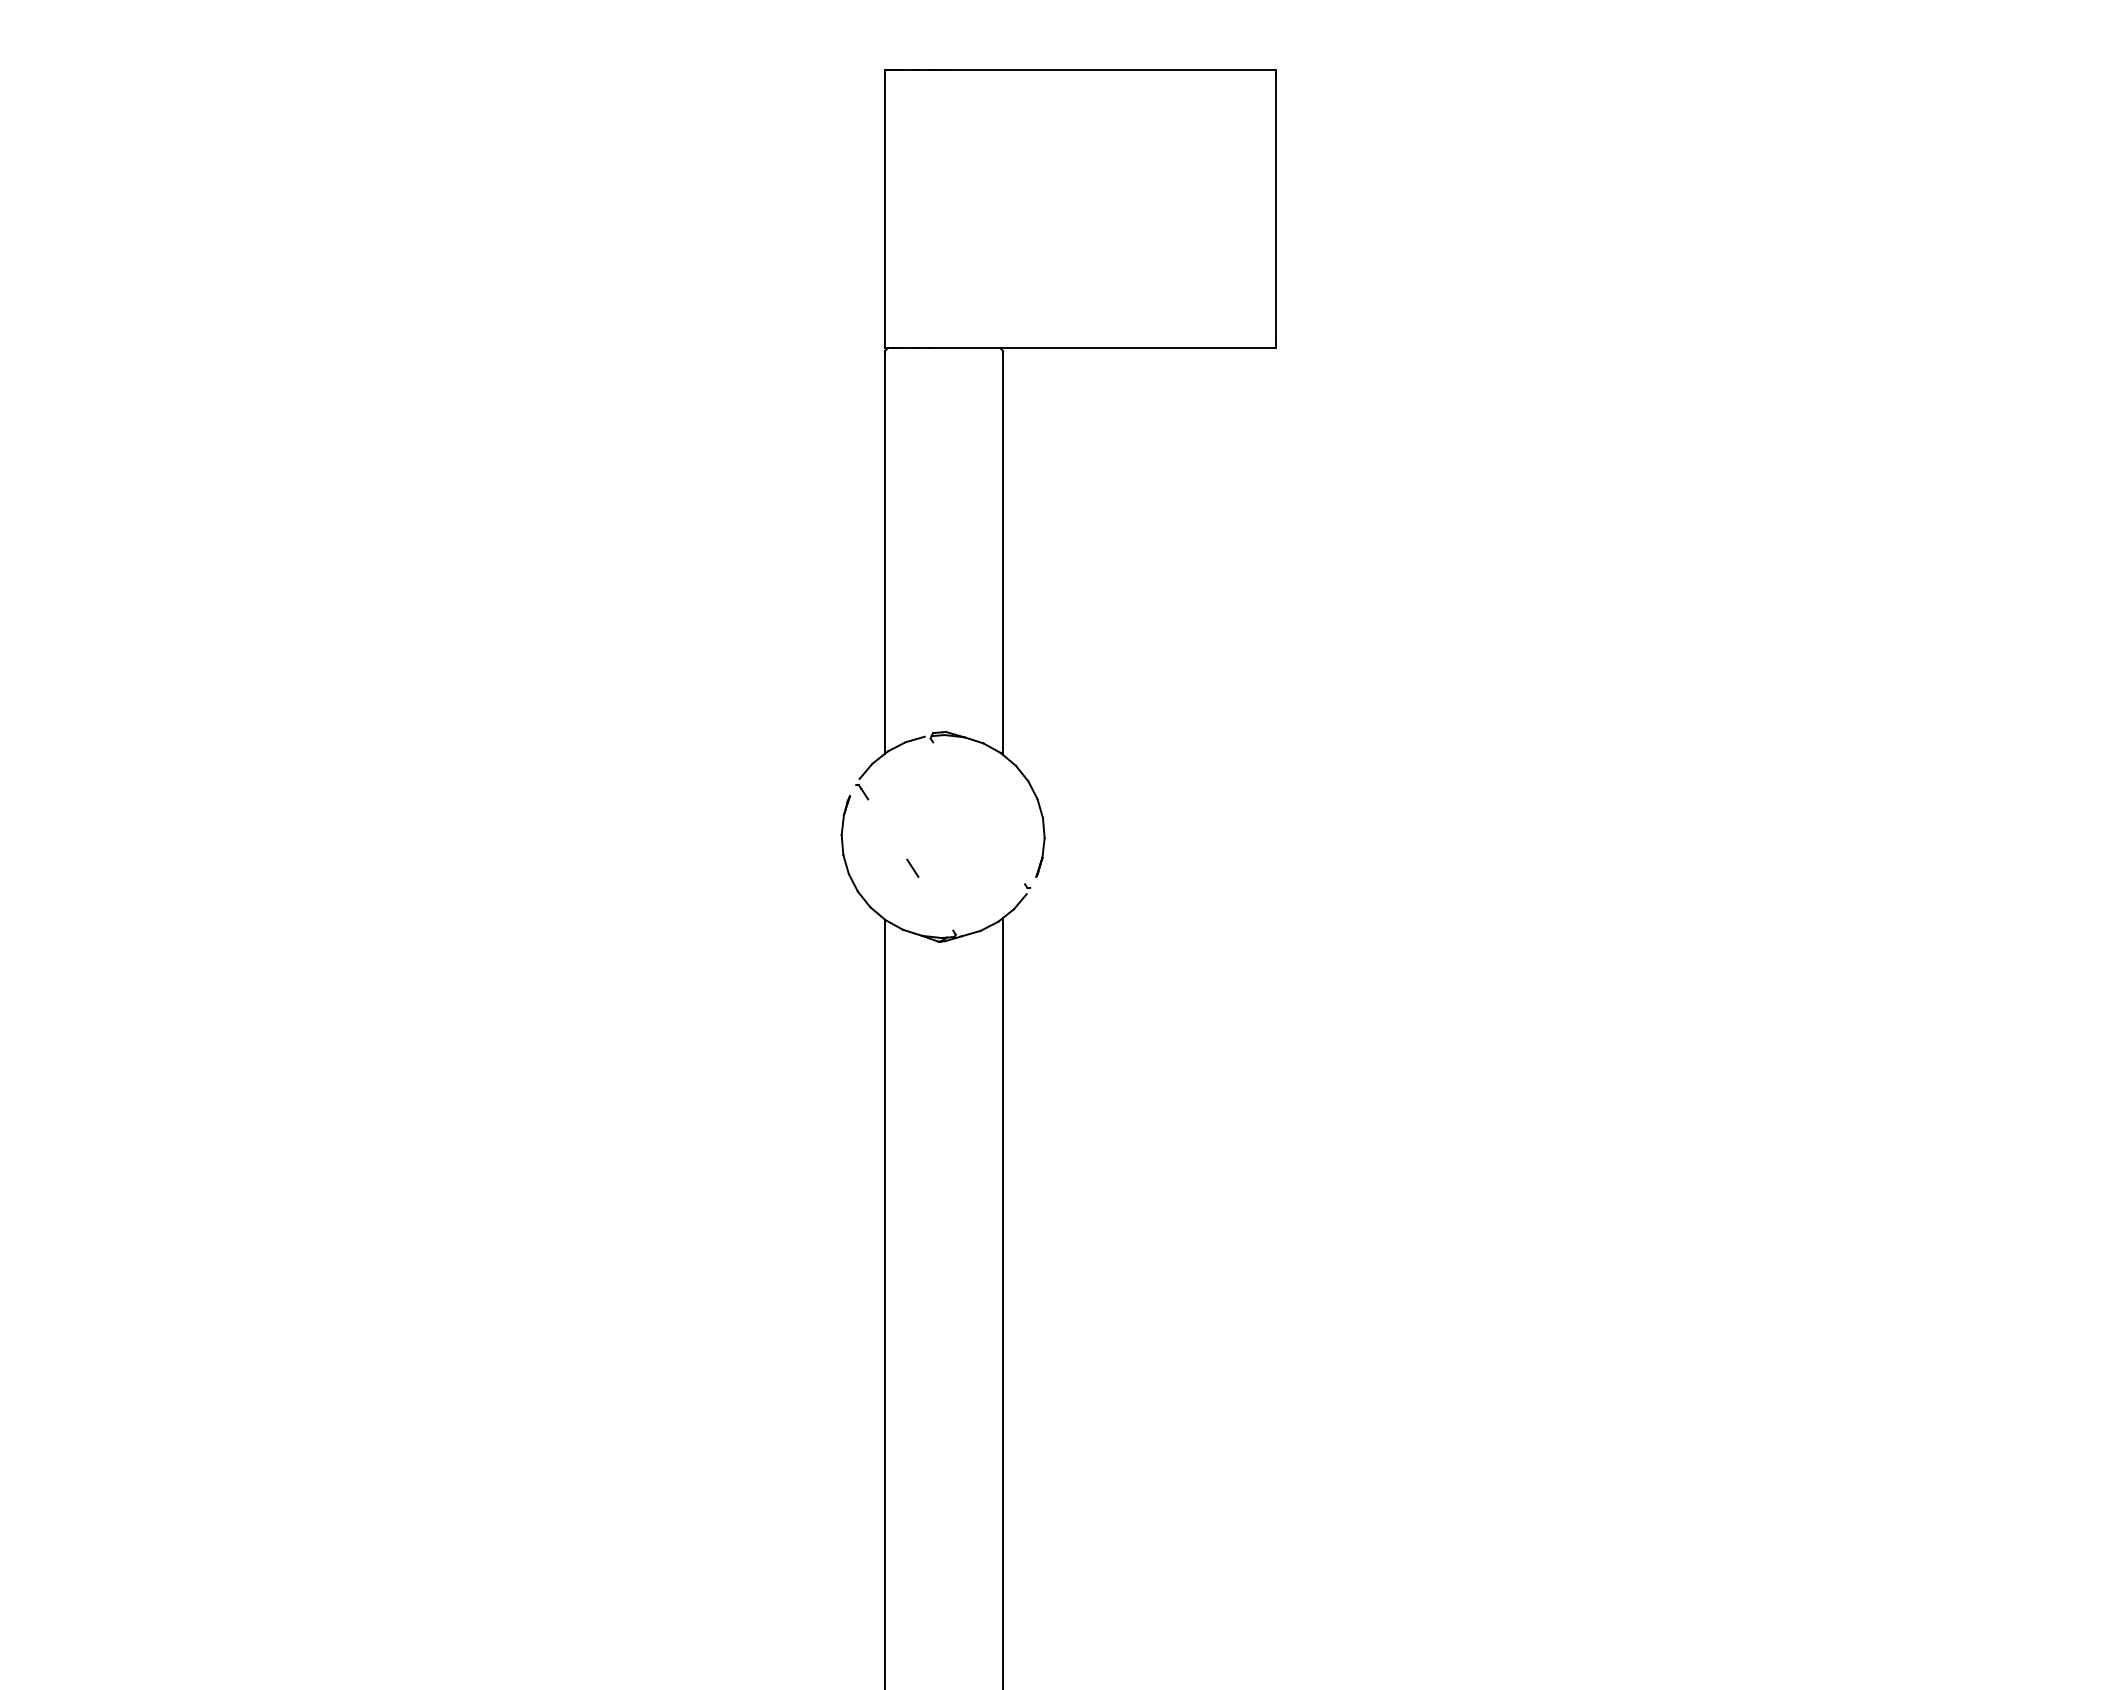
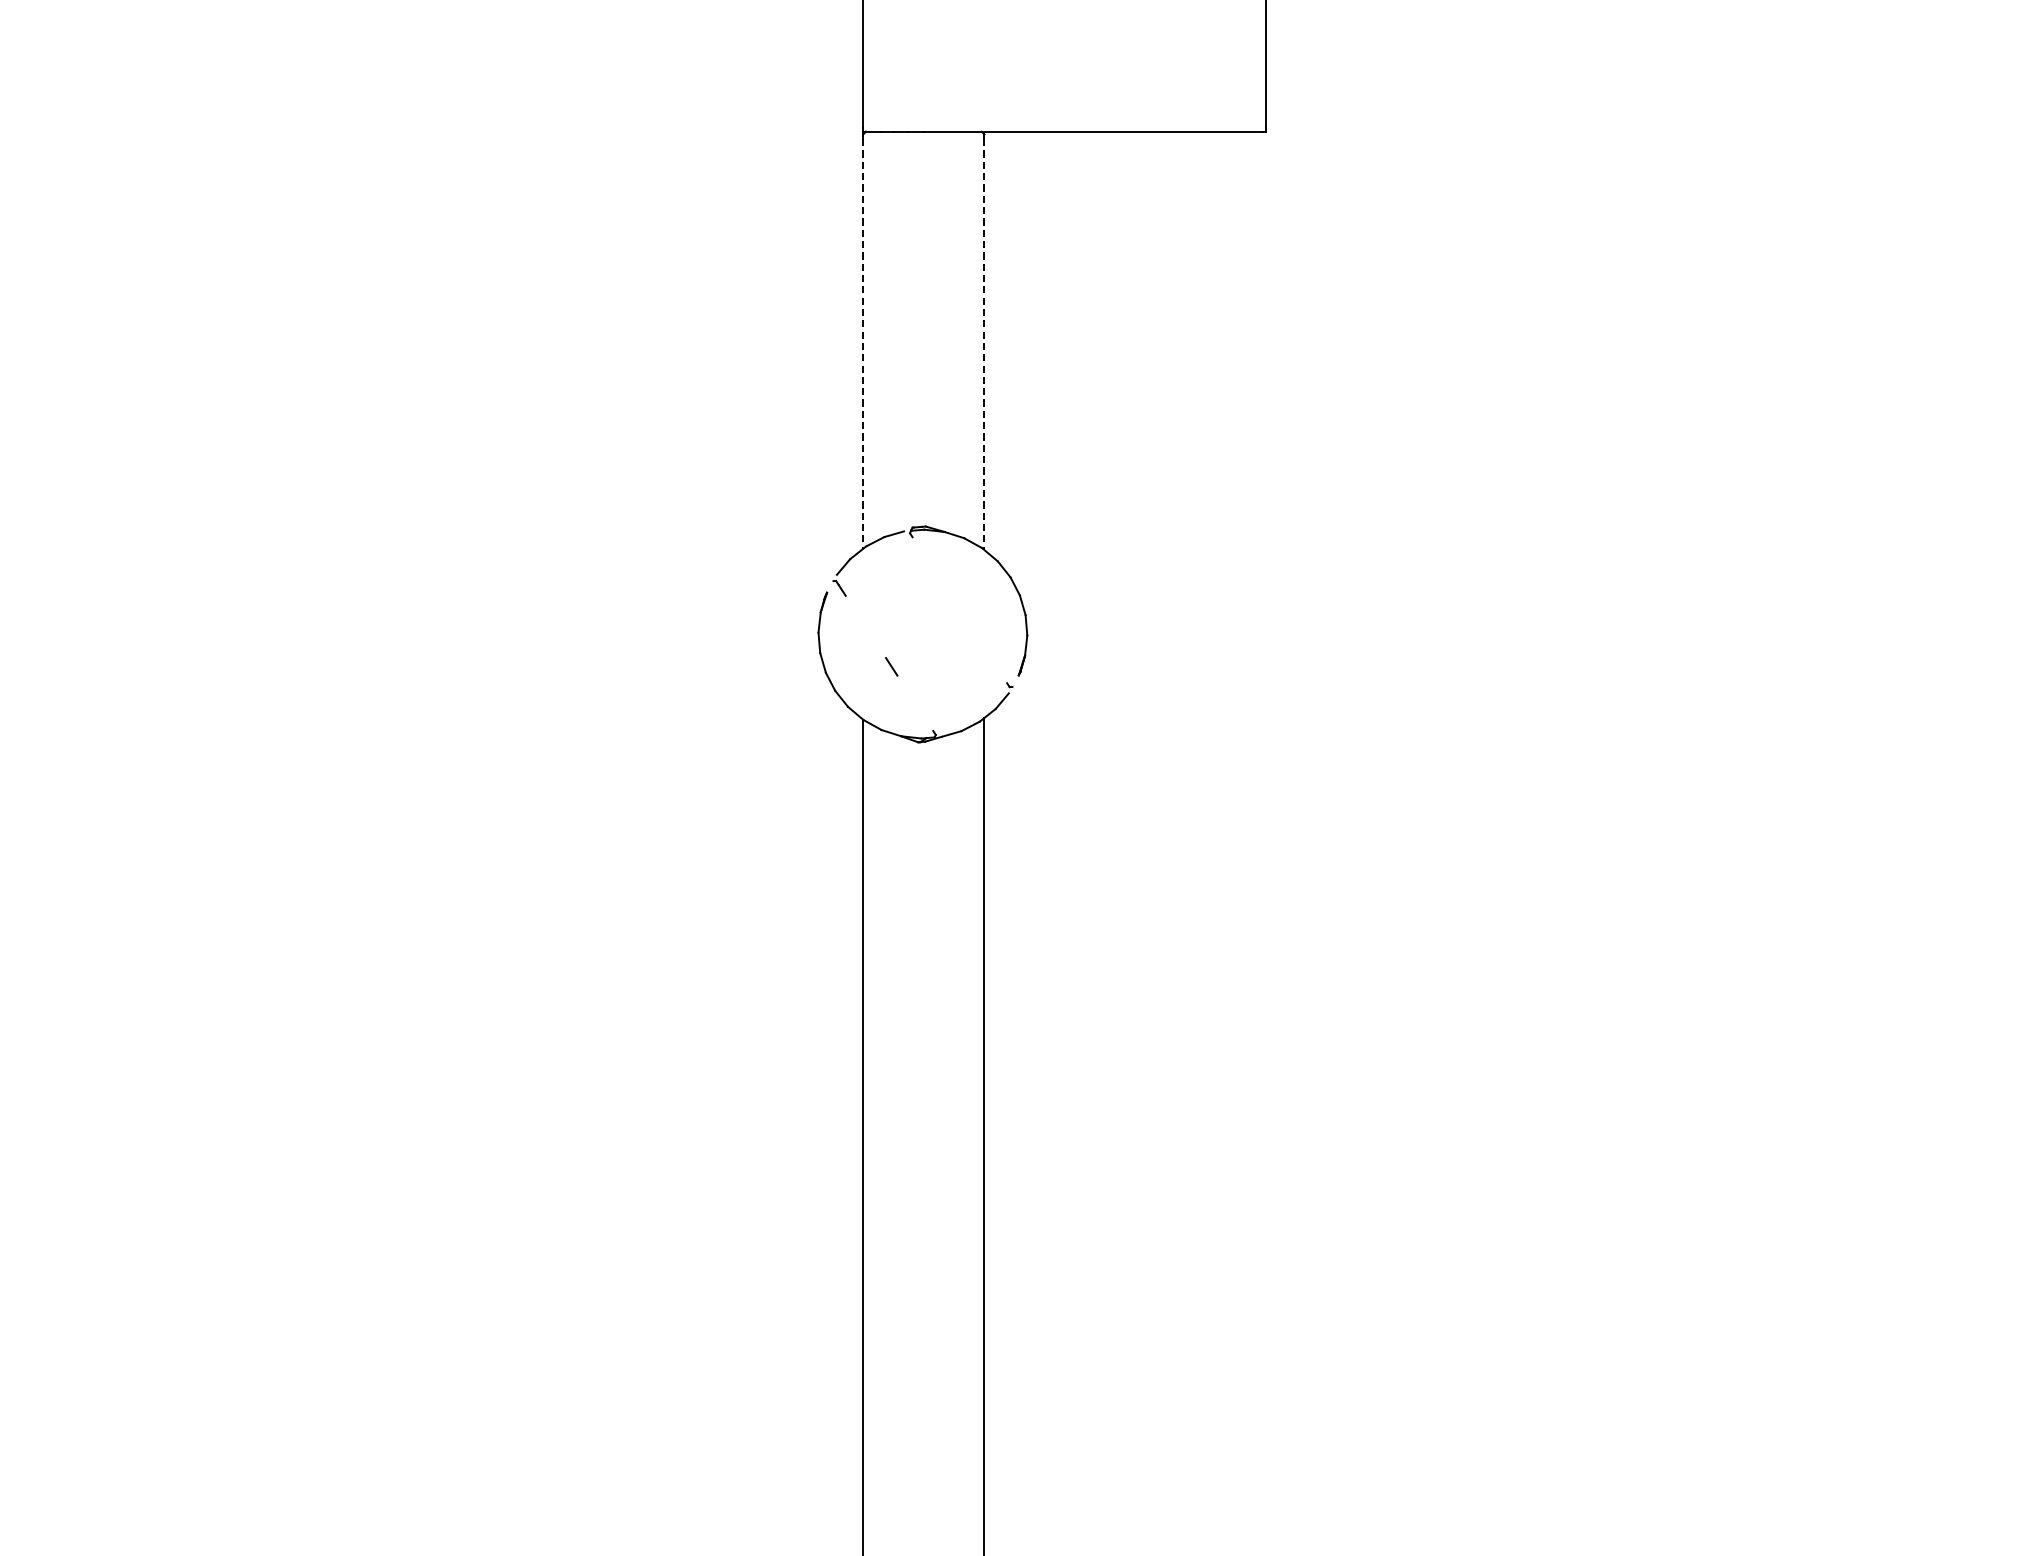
line: (885, 555) -> (863, 344), solid -> dashed
line: (1002, 555) -> (983, 344), solid -> dashed

